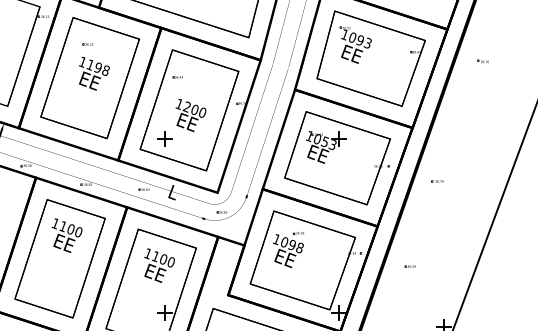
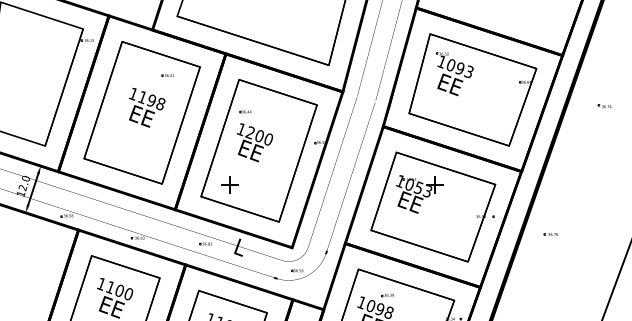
part: (87, 44) -> (167, 75), moved
part: (482, 61) -> (603, 106), moved
text: (190, 115) -> (254, 142), moved

